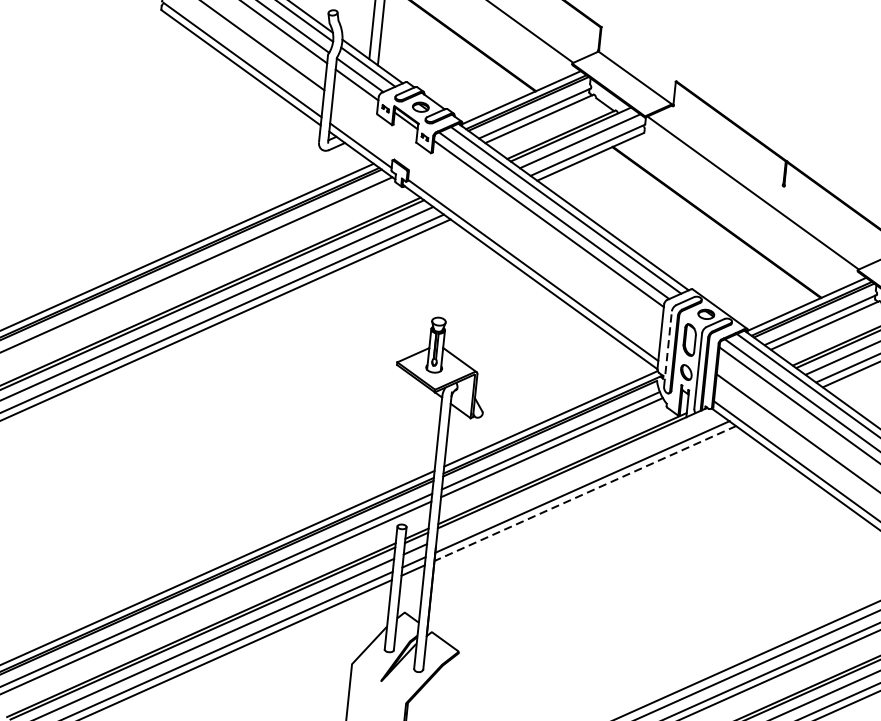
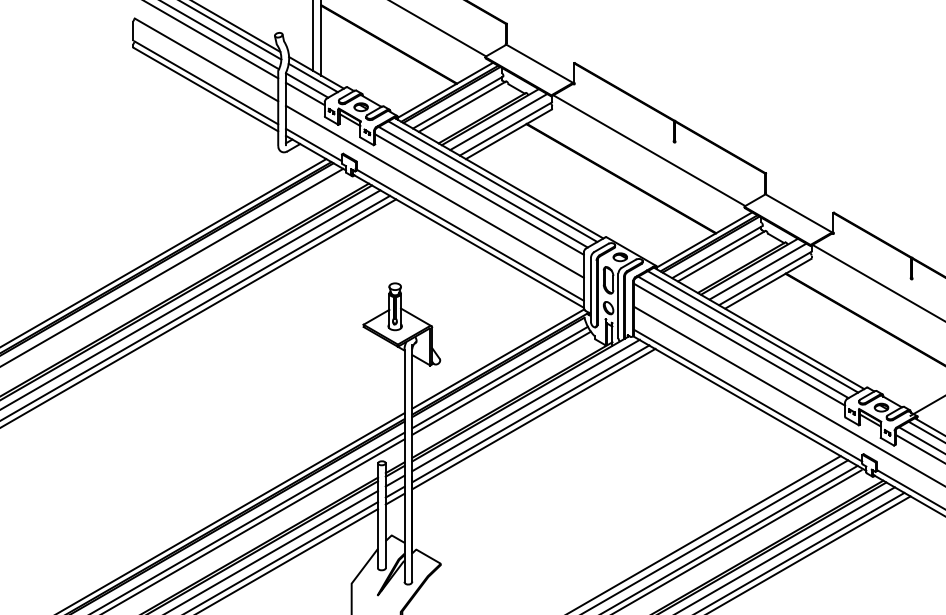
line: (496, 214) -> (434, 191), added
line: (668, 348) -> (591, 289), dashed -> solid
line: (577, 476) -> (525, 405), added
line: (584, 493) -> (533, 419), dashed -> solid

